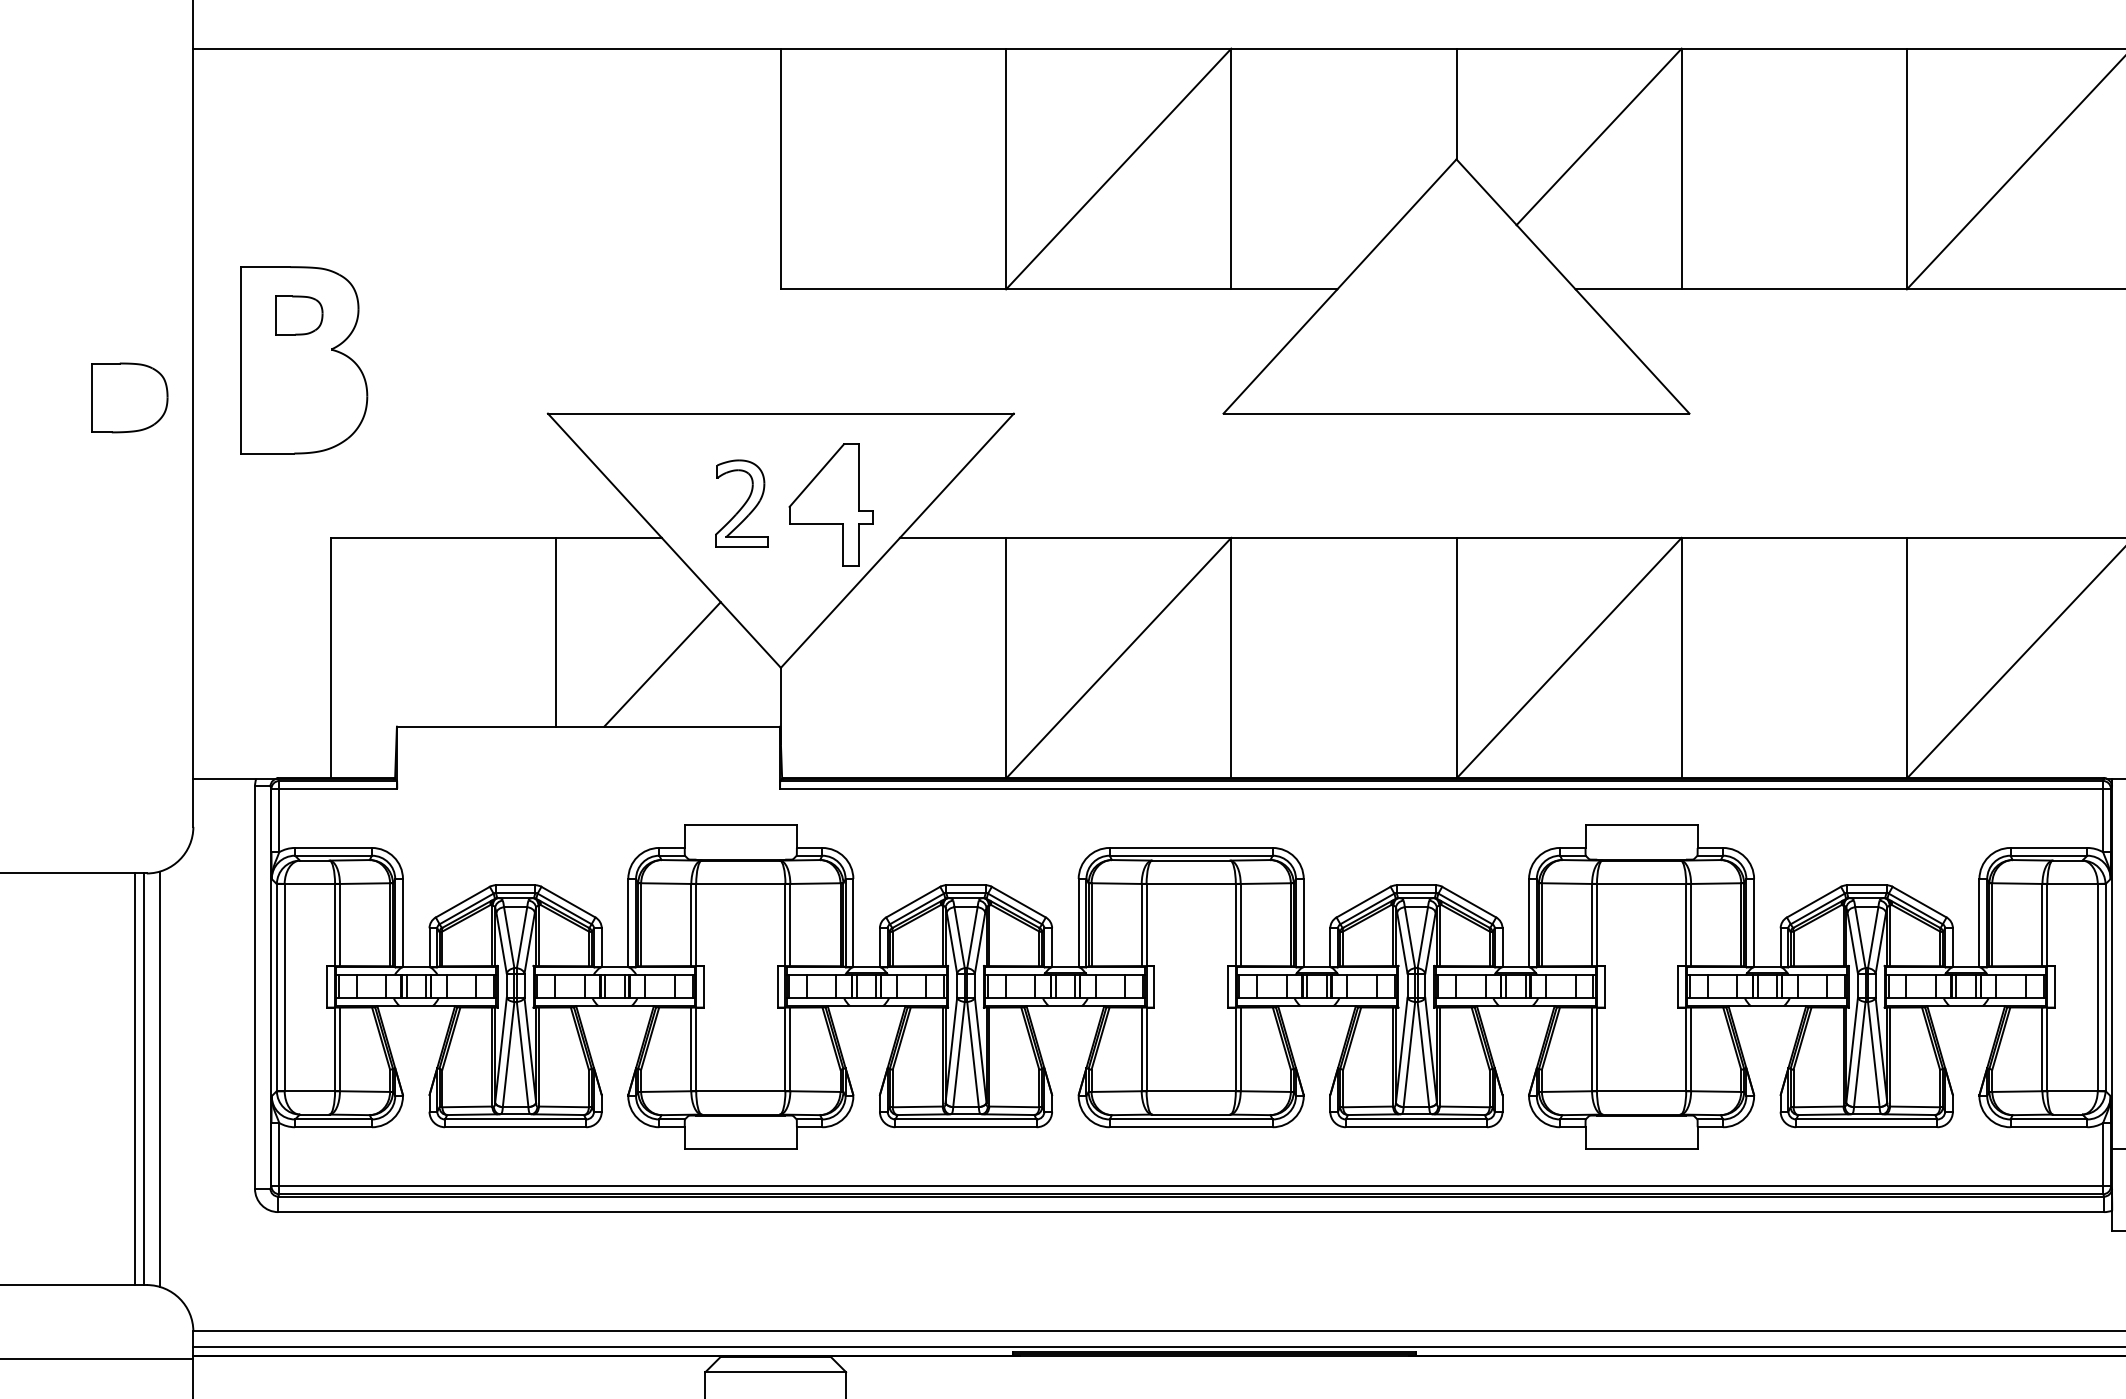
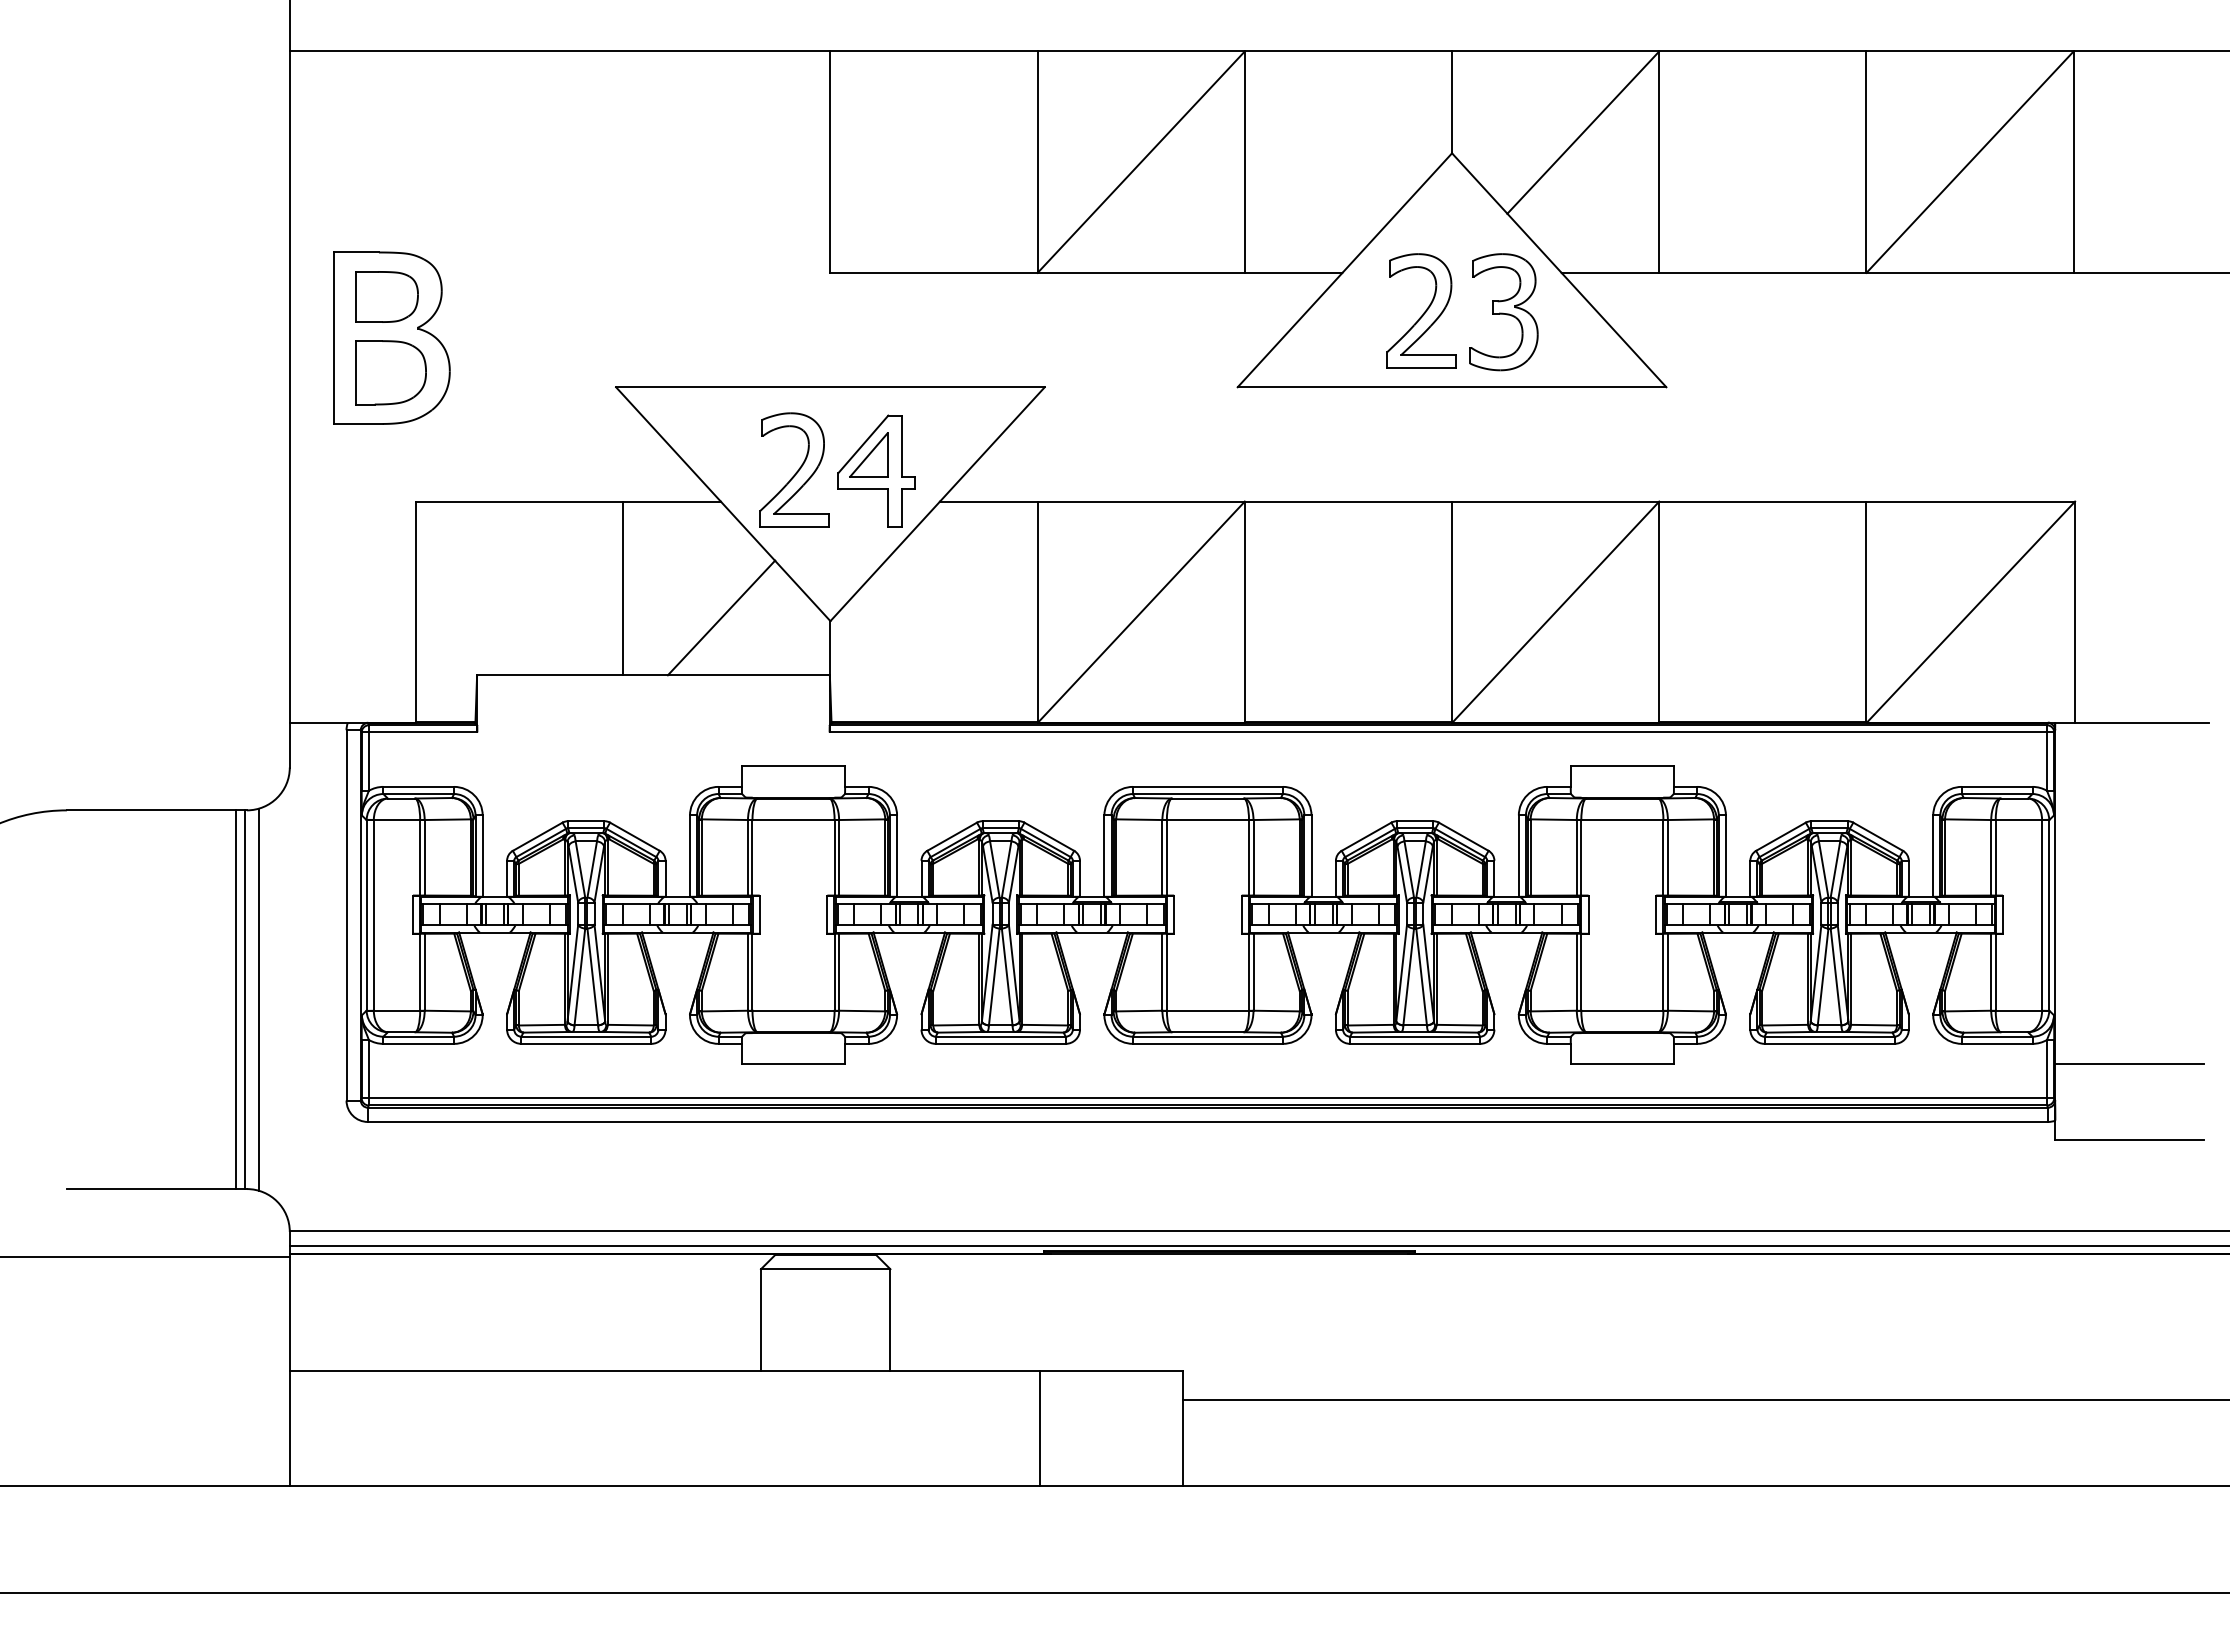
part: (298, 315) -> (386, 296), size x1.43
part: (1423, 330) -> (1421, 310), added
part: (1512, 332) -> (1503, 312), added
part: (128, 397) -> (390, 372), moved
part: (822, 486) -> (868, 454), added
part: (741, 503) -> (794, 469), size x1.43

